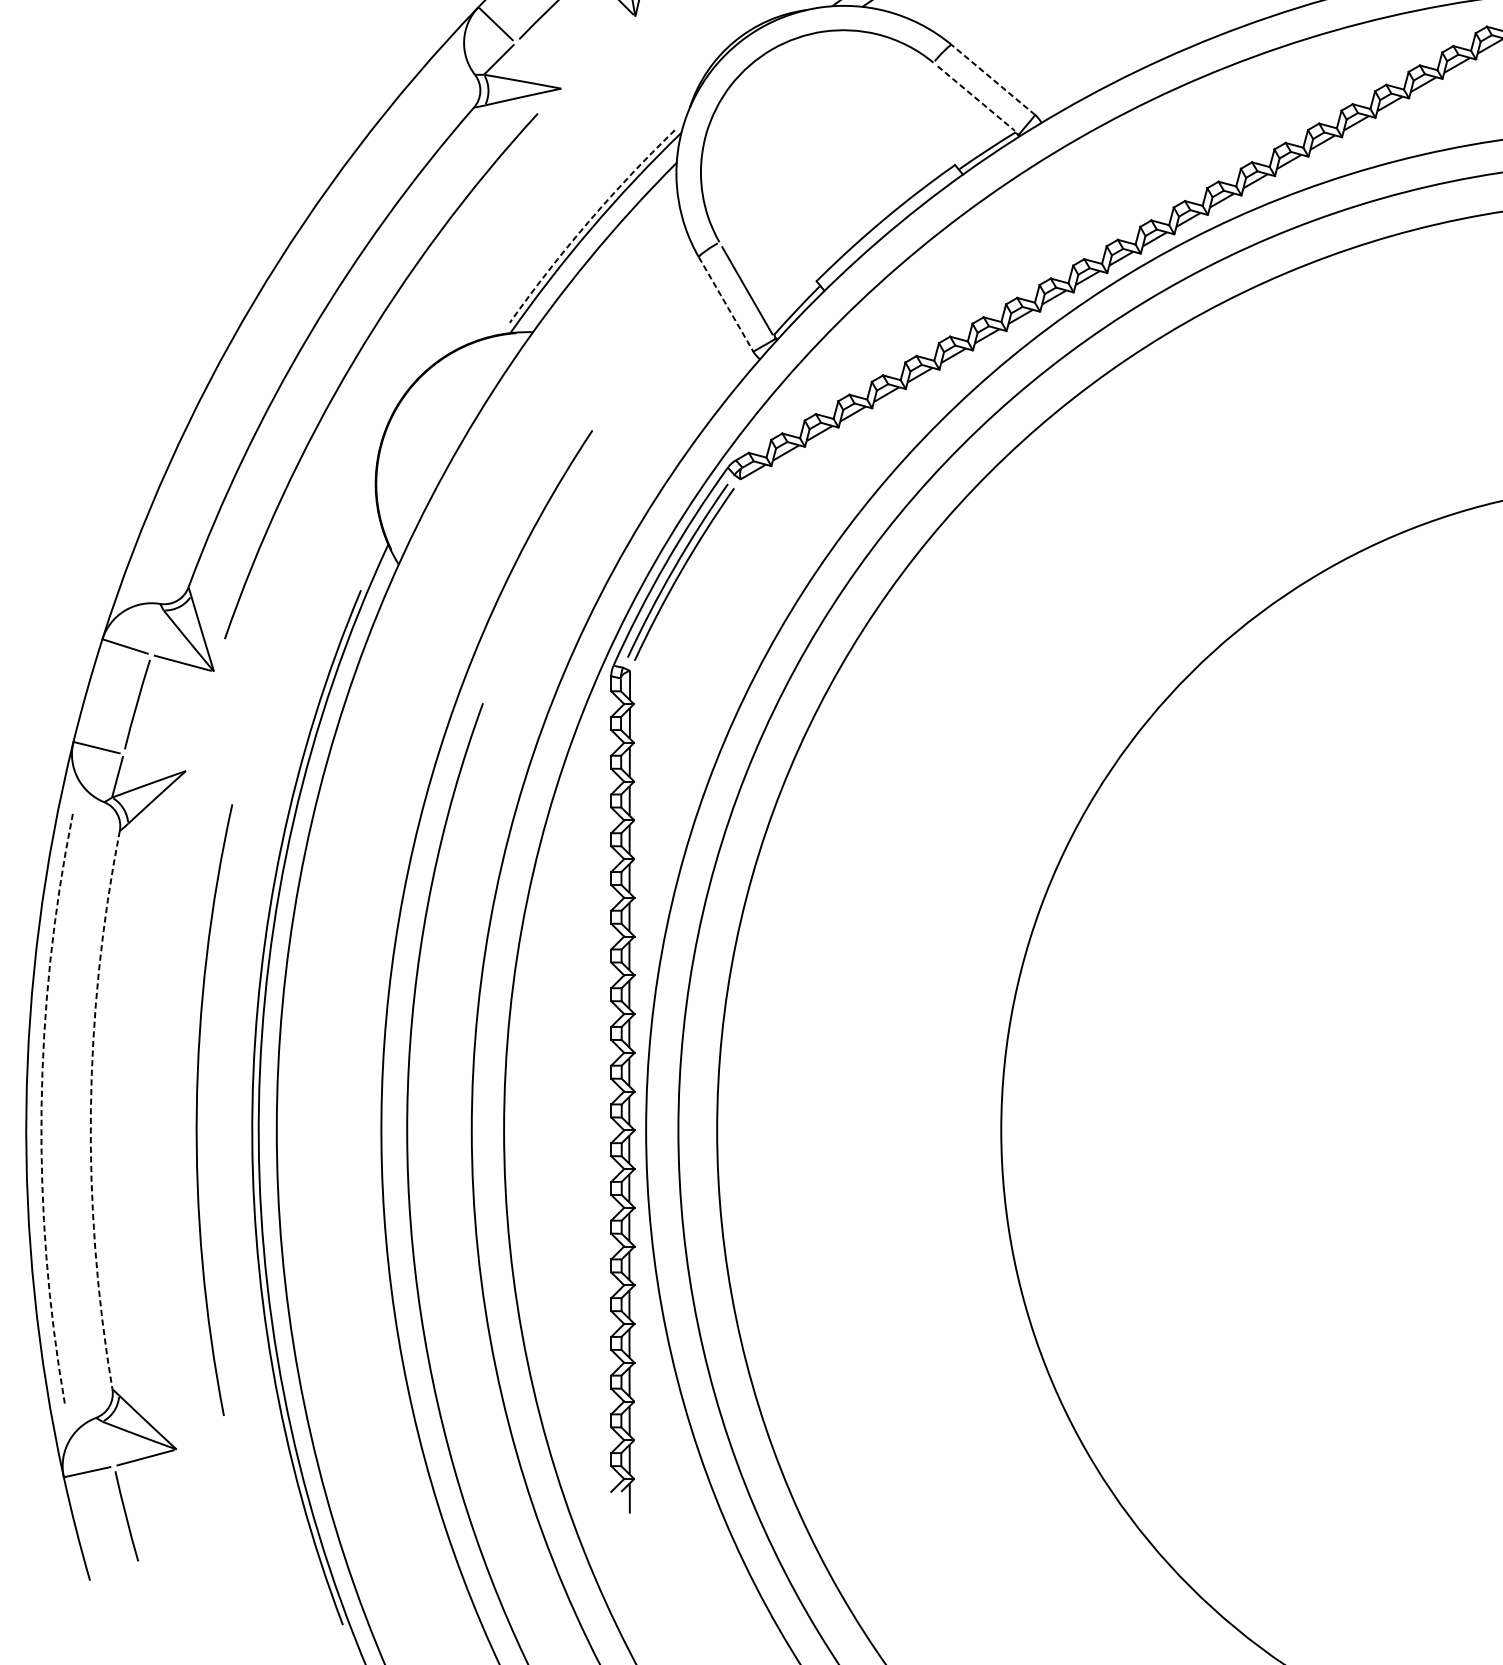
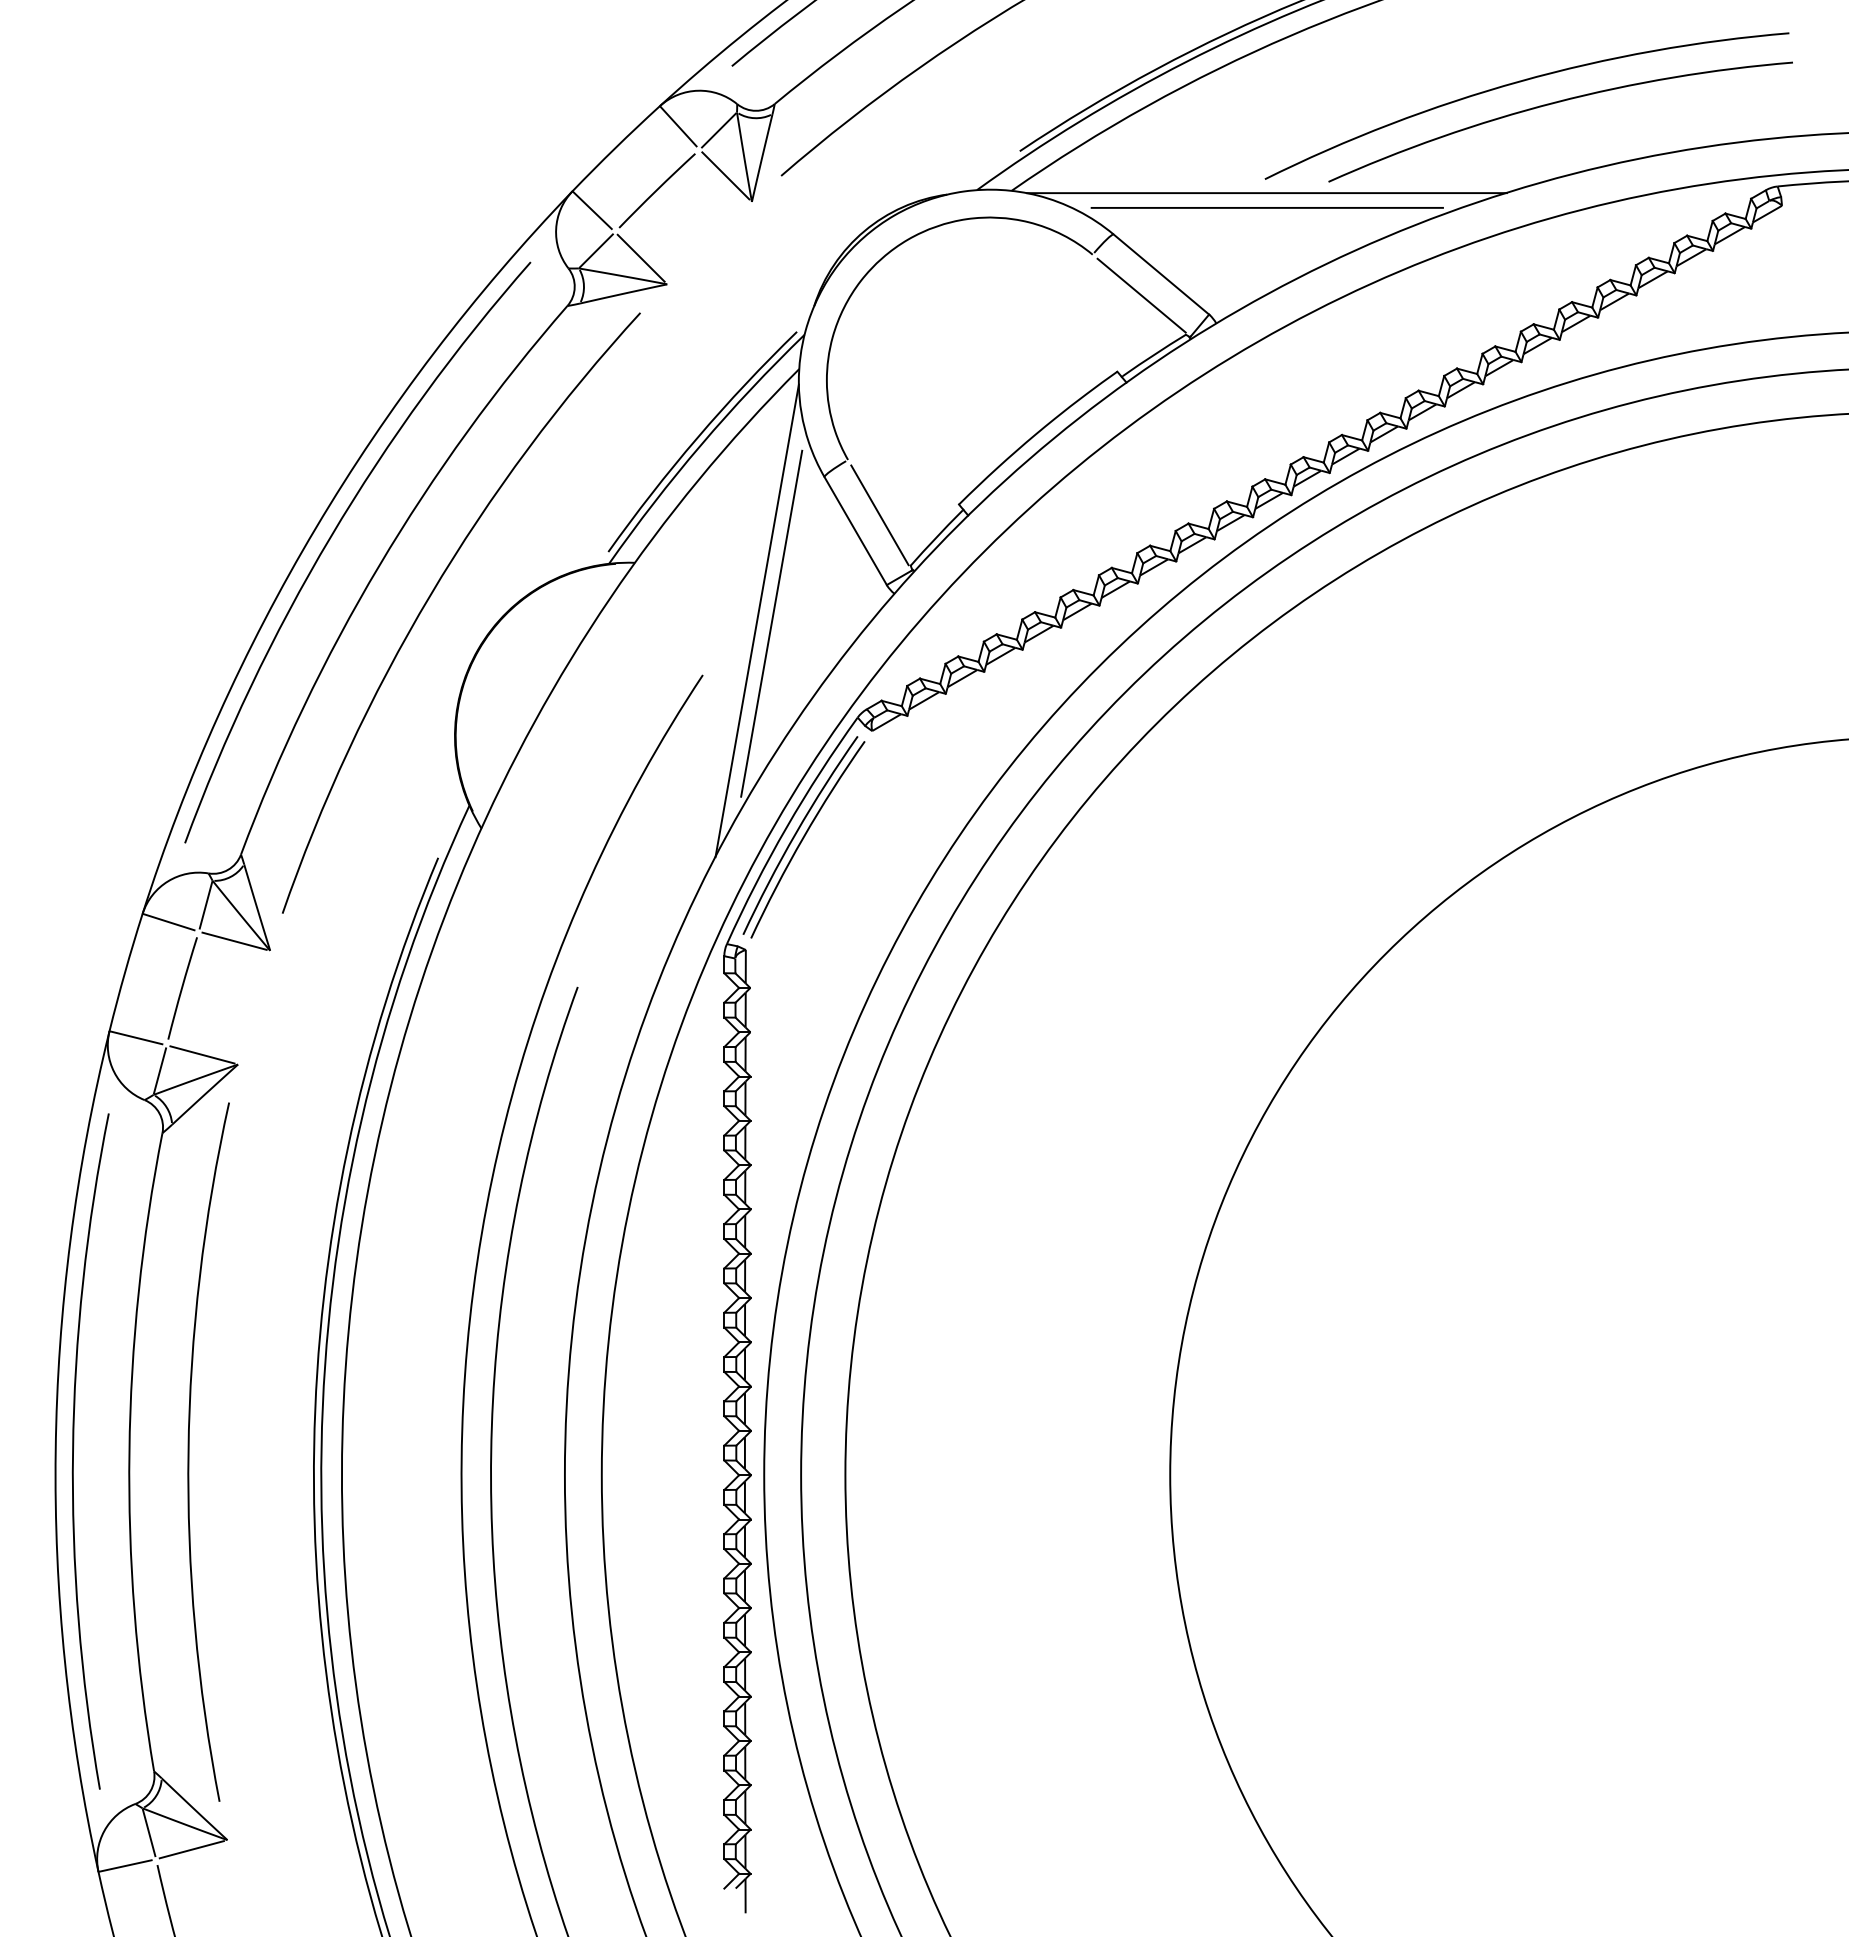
line: (1085, 9) -> (1266, 193), added
line: (1085, 21) -> (1266, 207), added
line: (537, 65) -> (640, 257), added
line: (993, 80) -> (1161, 274), dashed -> solid
line: (977, 99) -> (1142, 296), dashed -> solid
arc: (587, 222) -> (697, 437), dashed -> solid
line: (725, 304) -> (855, 531), dashed -> solid
arc: (268, 309) -> (332, 536), added
line: (639, 382) -> (756, 620), added
line: (652, 385) -> (771, 623), added
line: (157, 631) -> (205, 905), added
line: (154, 762) -> (202, 1054), added
arc: (41, 1109) -> (73, 1451), dashed -> solid
arc: (90, 1109) -> (129, 1451), dashed -> solid
arc: (197, 1109) -> (189, 1451), moved
line: (107, 1442) -> (148, 1832), added

